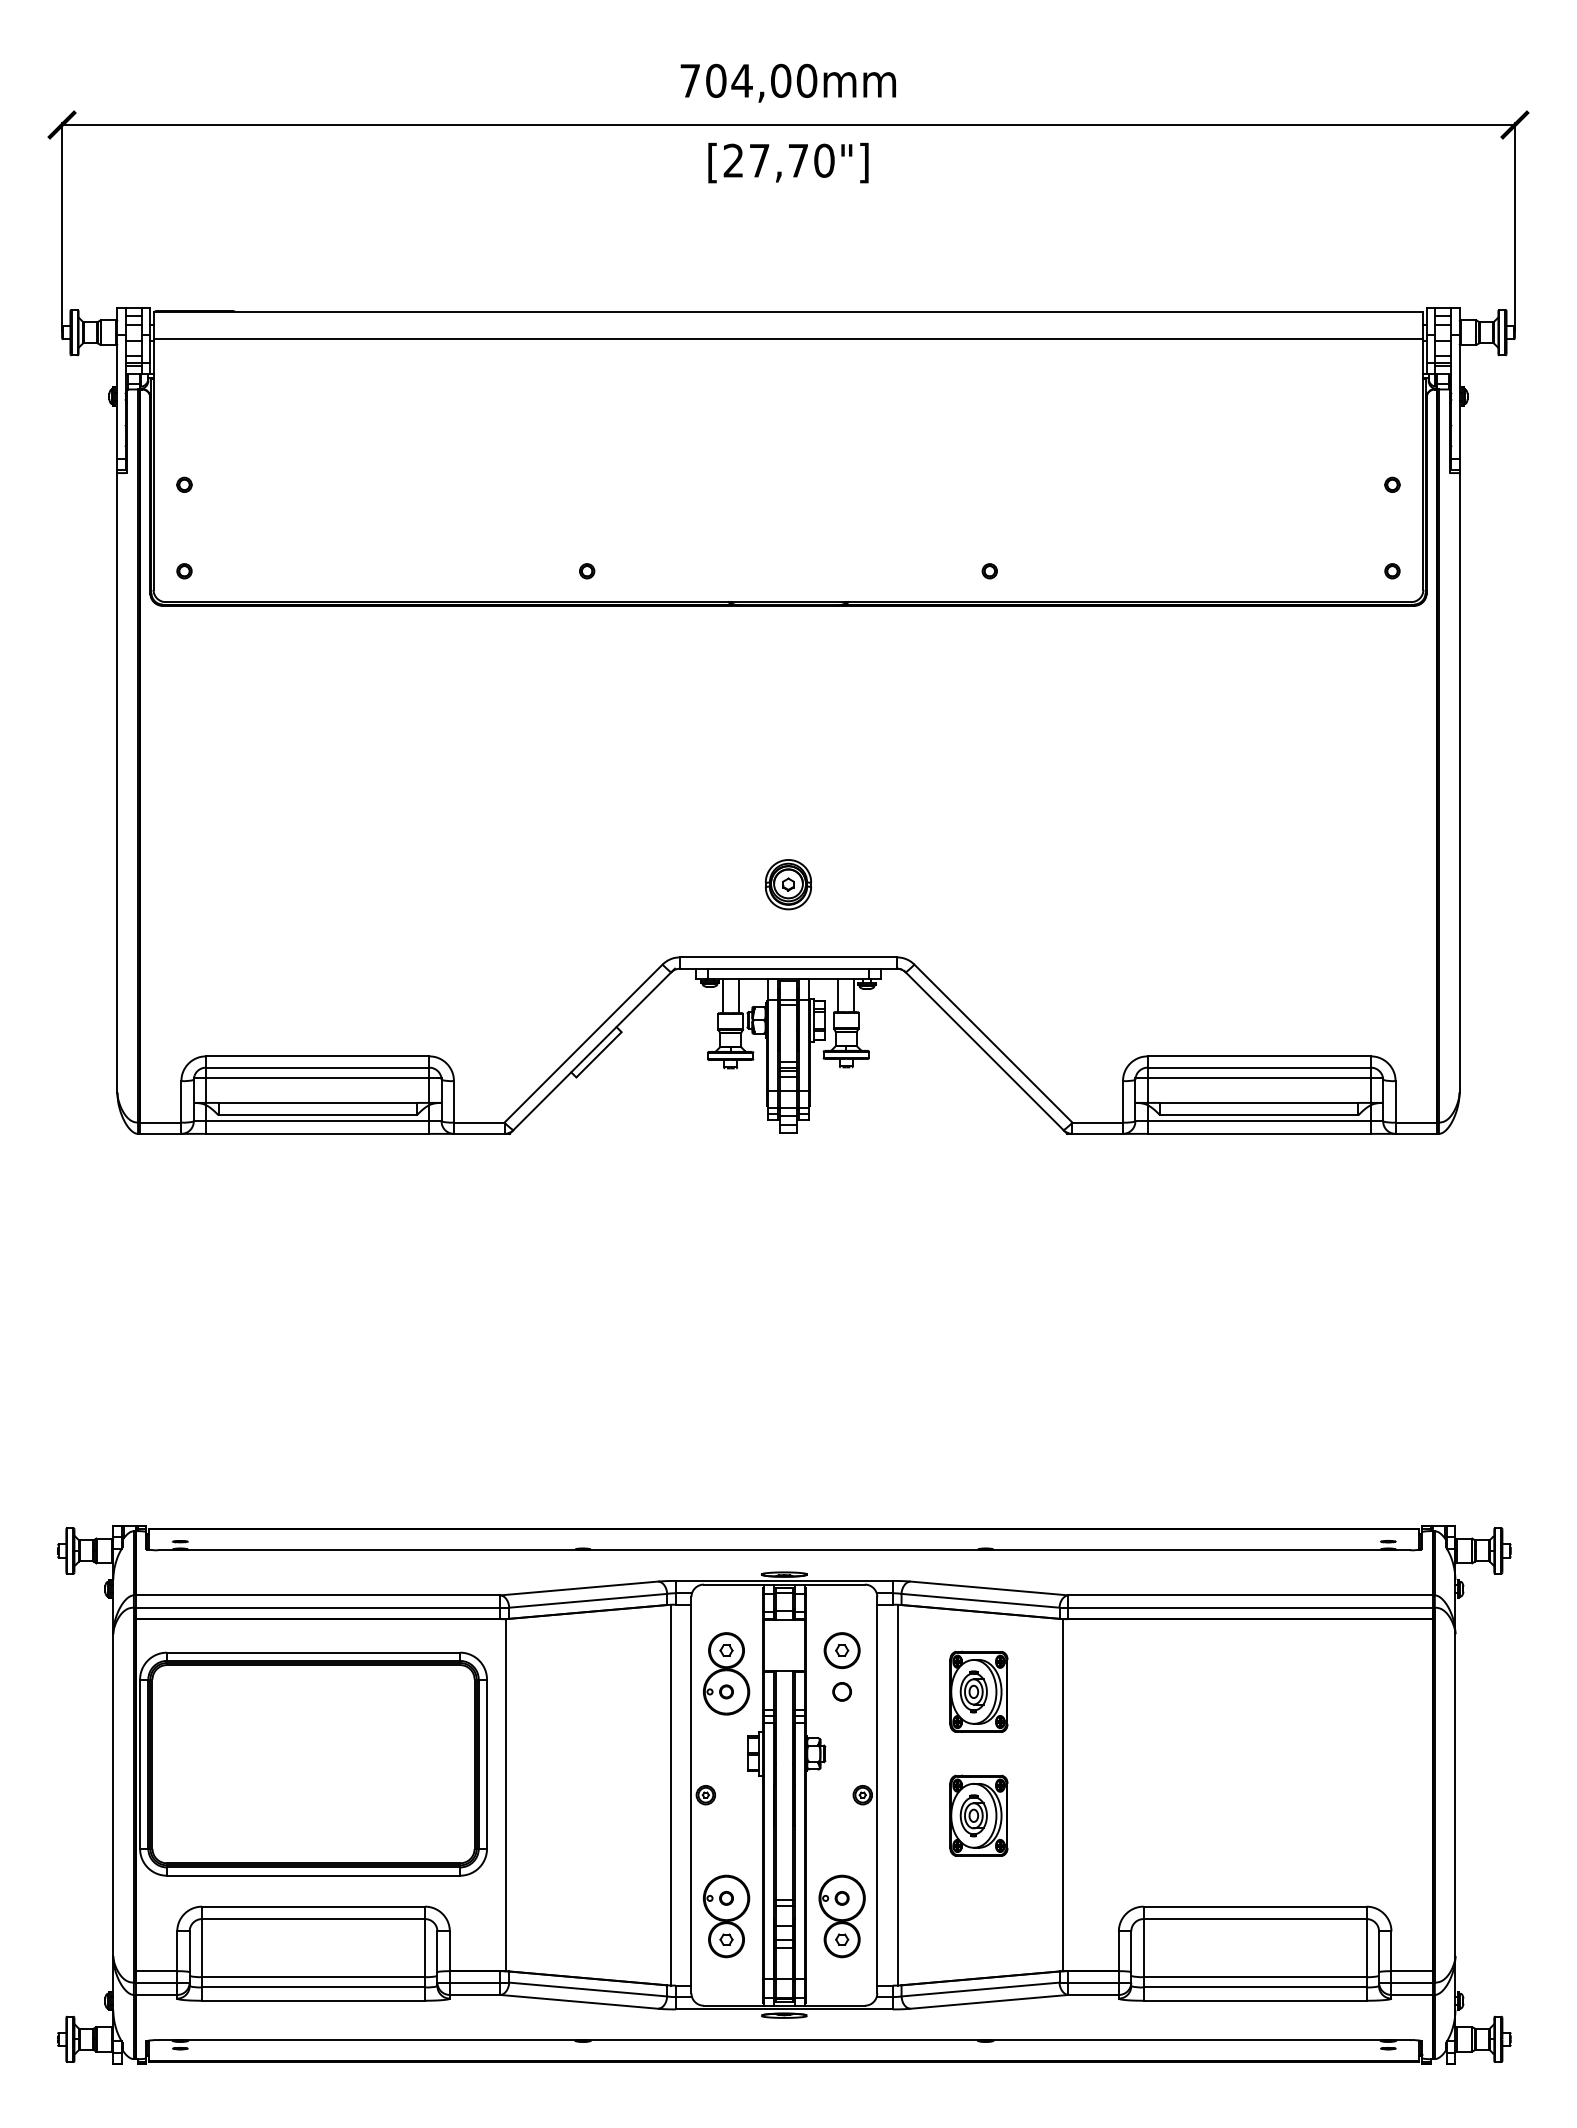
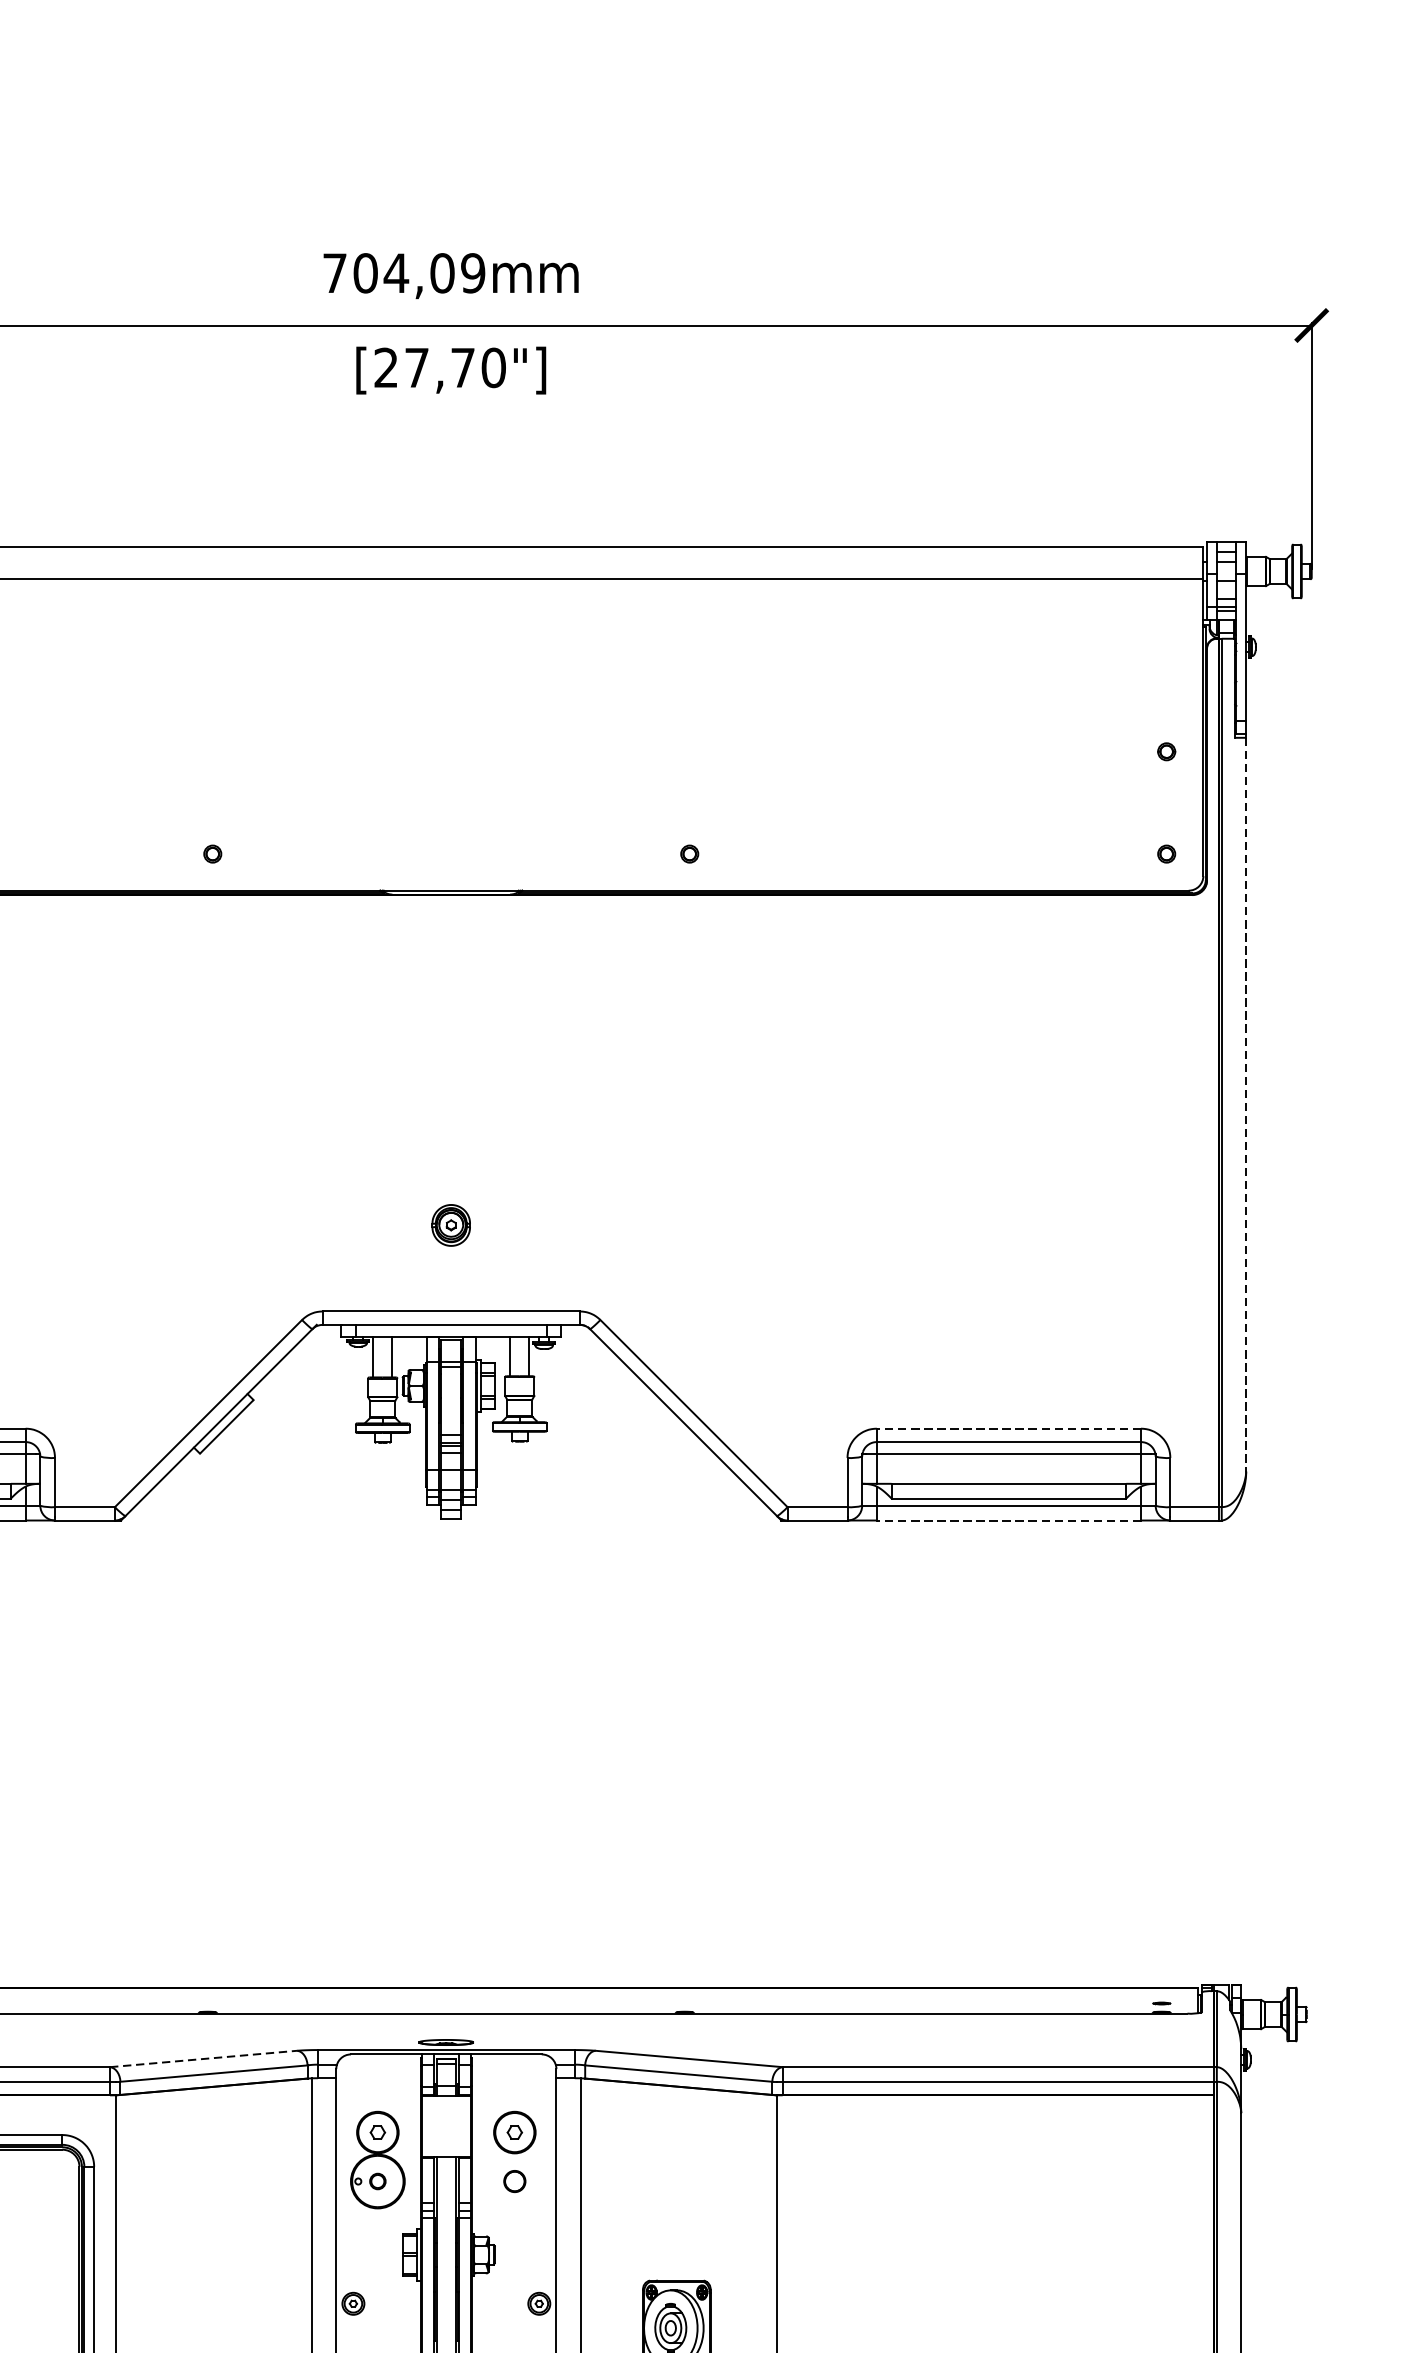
text: (806, 80) -> (472, 272), 704,00mm -> 704,09mm
line: (1459, 782) -> (1246, 1104), solid -> dashed
part: (788, 884) -> (451, 1225), size x0.7
line: (1259, 1056) -> (1009, 1428), solid -> dashed
line: (1259, 1133) -> (1009, 1520), solid -> dashed
line: (579, 1588) -> (203, 2059), solid -> dashed
part: (978, 1691) -> (676, 2181), removed

